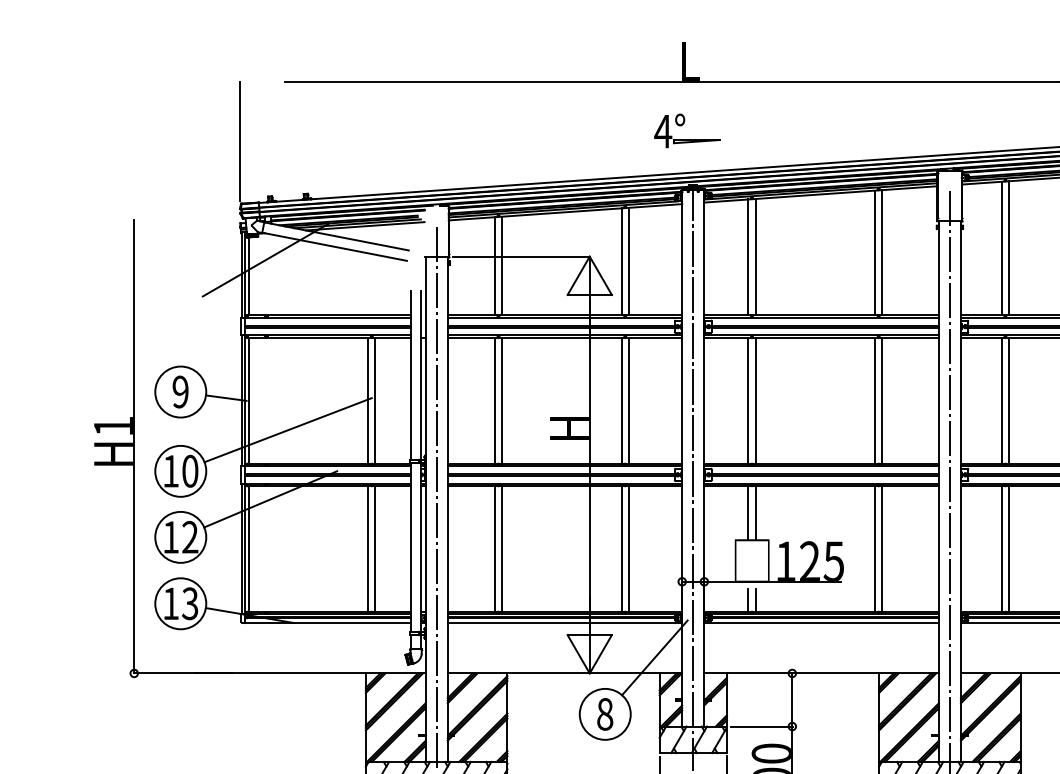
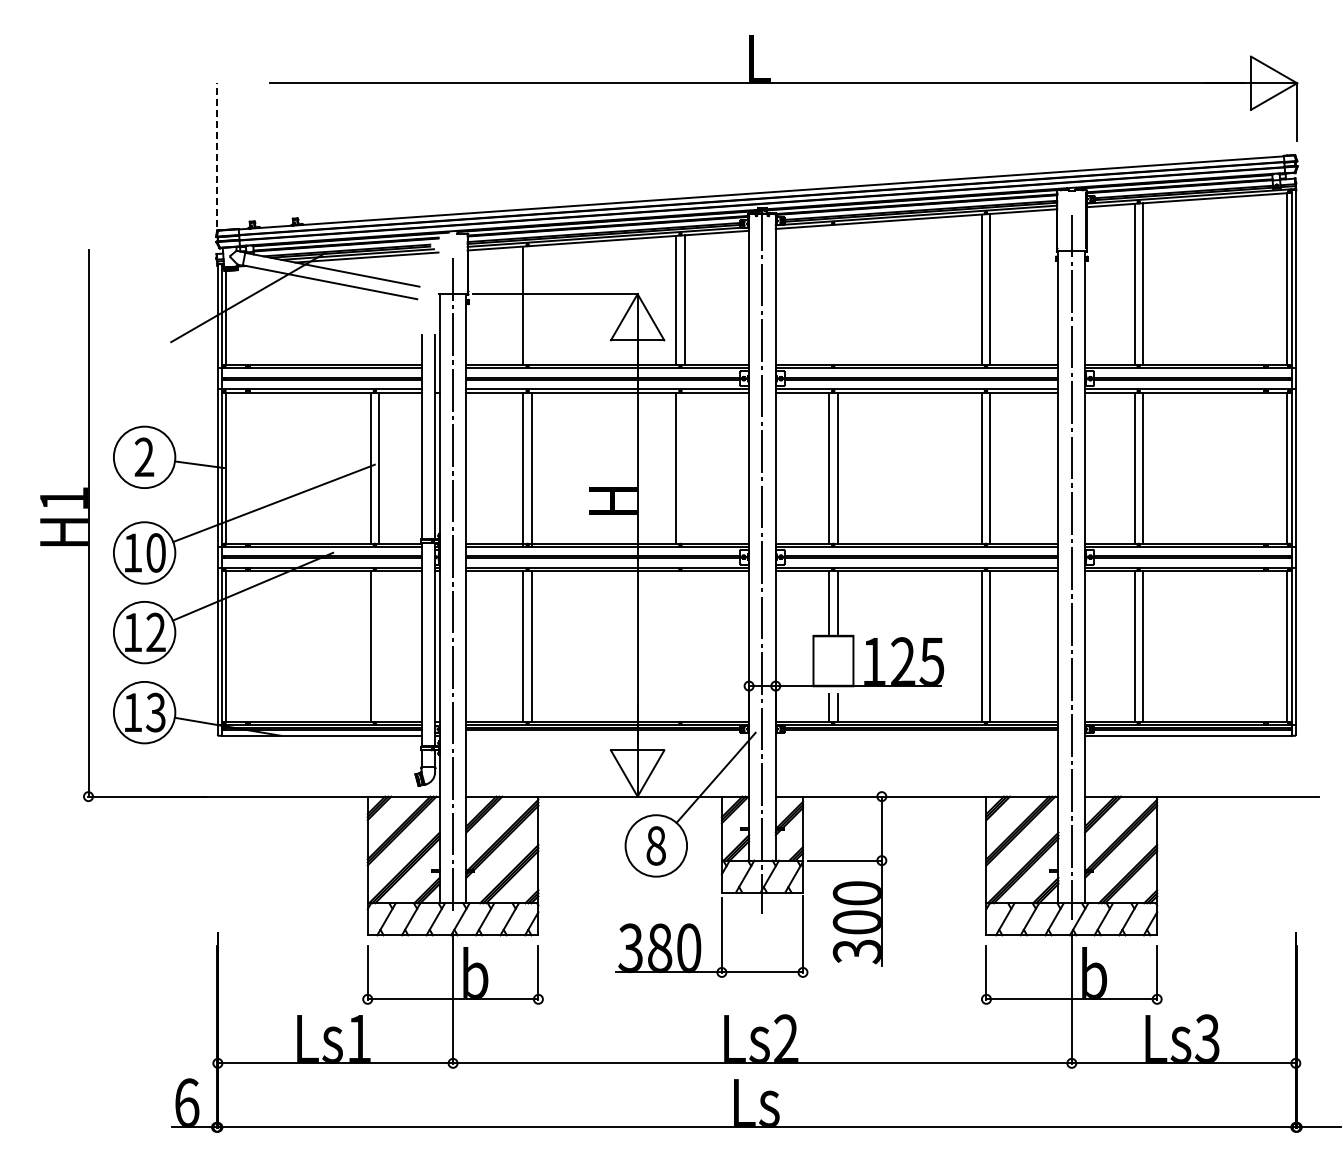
part: (682, 125) -> (749, 136), removed
line: (240, 141) -> (216, 155), solid -> dashed
line: (748, 256) -> (828, 294), removed
line: (755, 256) -> (837, 294), removed
line: (501, 266) -> (531, 305), removed
text: (180, 392) -> (144, 457), 9 -> 2
line: (628, 400) -> (684, 467), removed
line: (375, 548) -> (379, 646), removed
line: (621, 548) -> (676, 646), removed
line: (628, 548) -> (684, 646), removed
line: (564, 622) -> (607, 735), removed
line: (821, 622) -> (916, 735), removed

